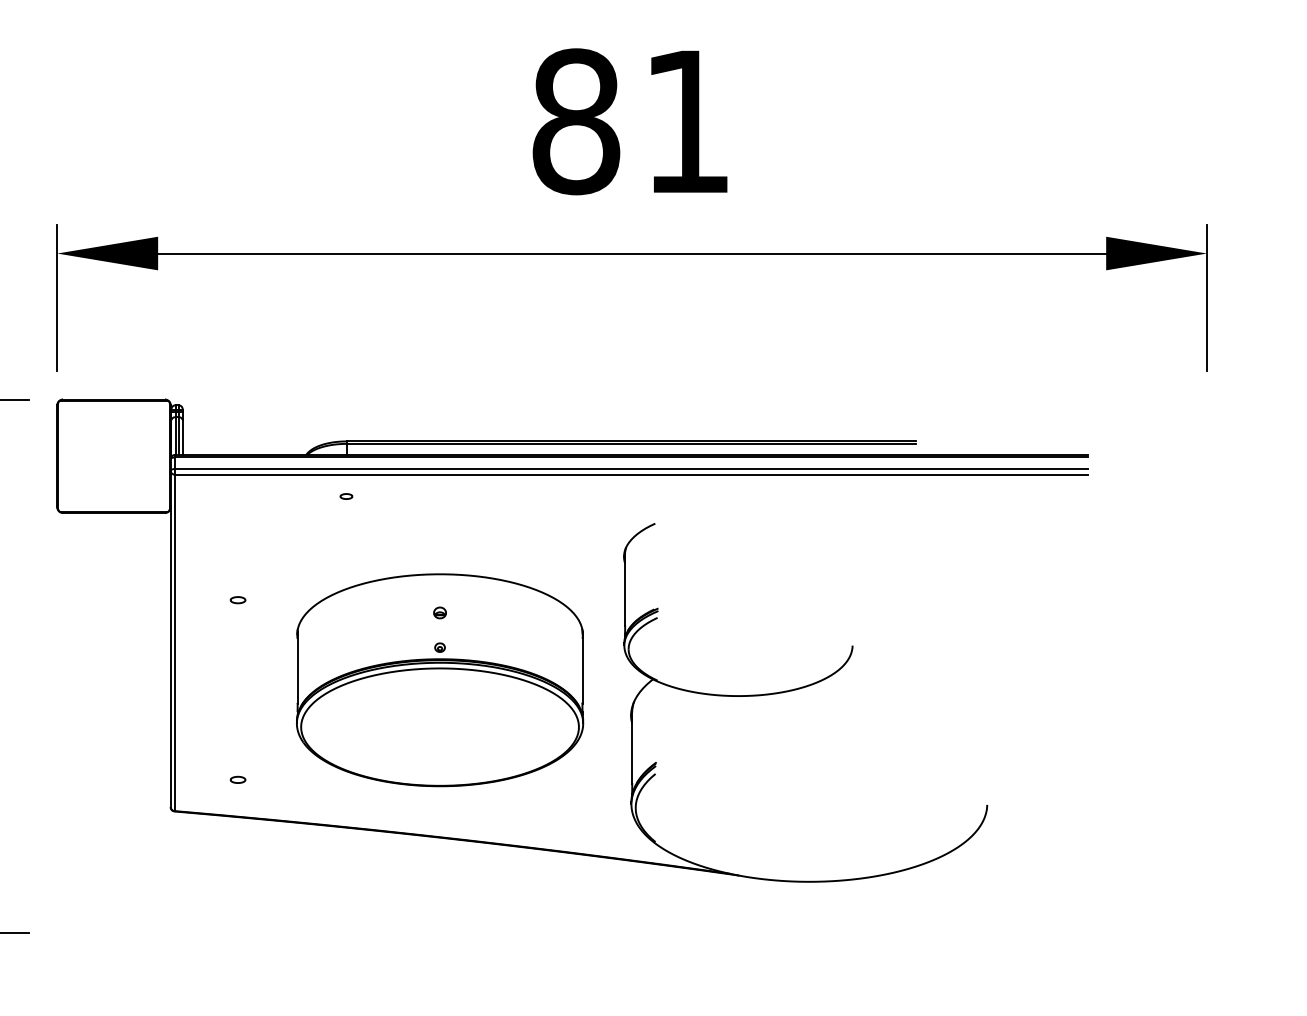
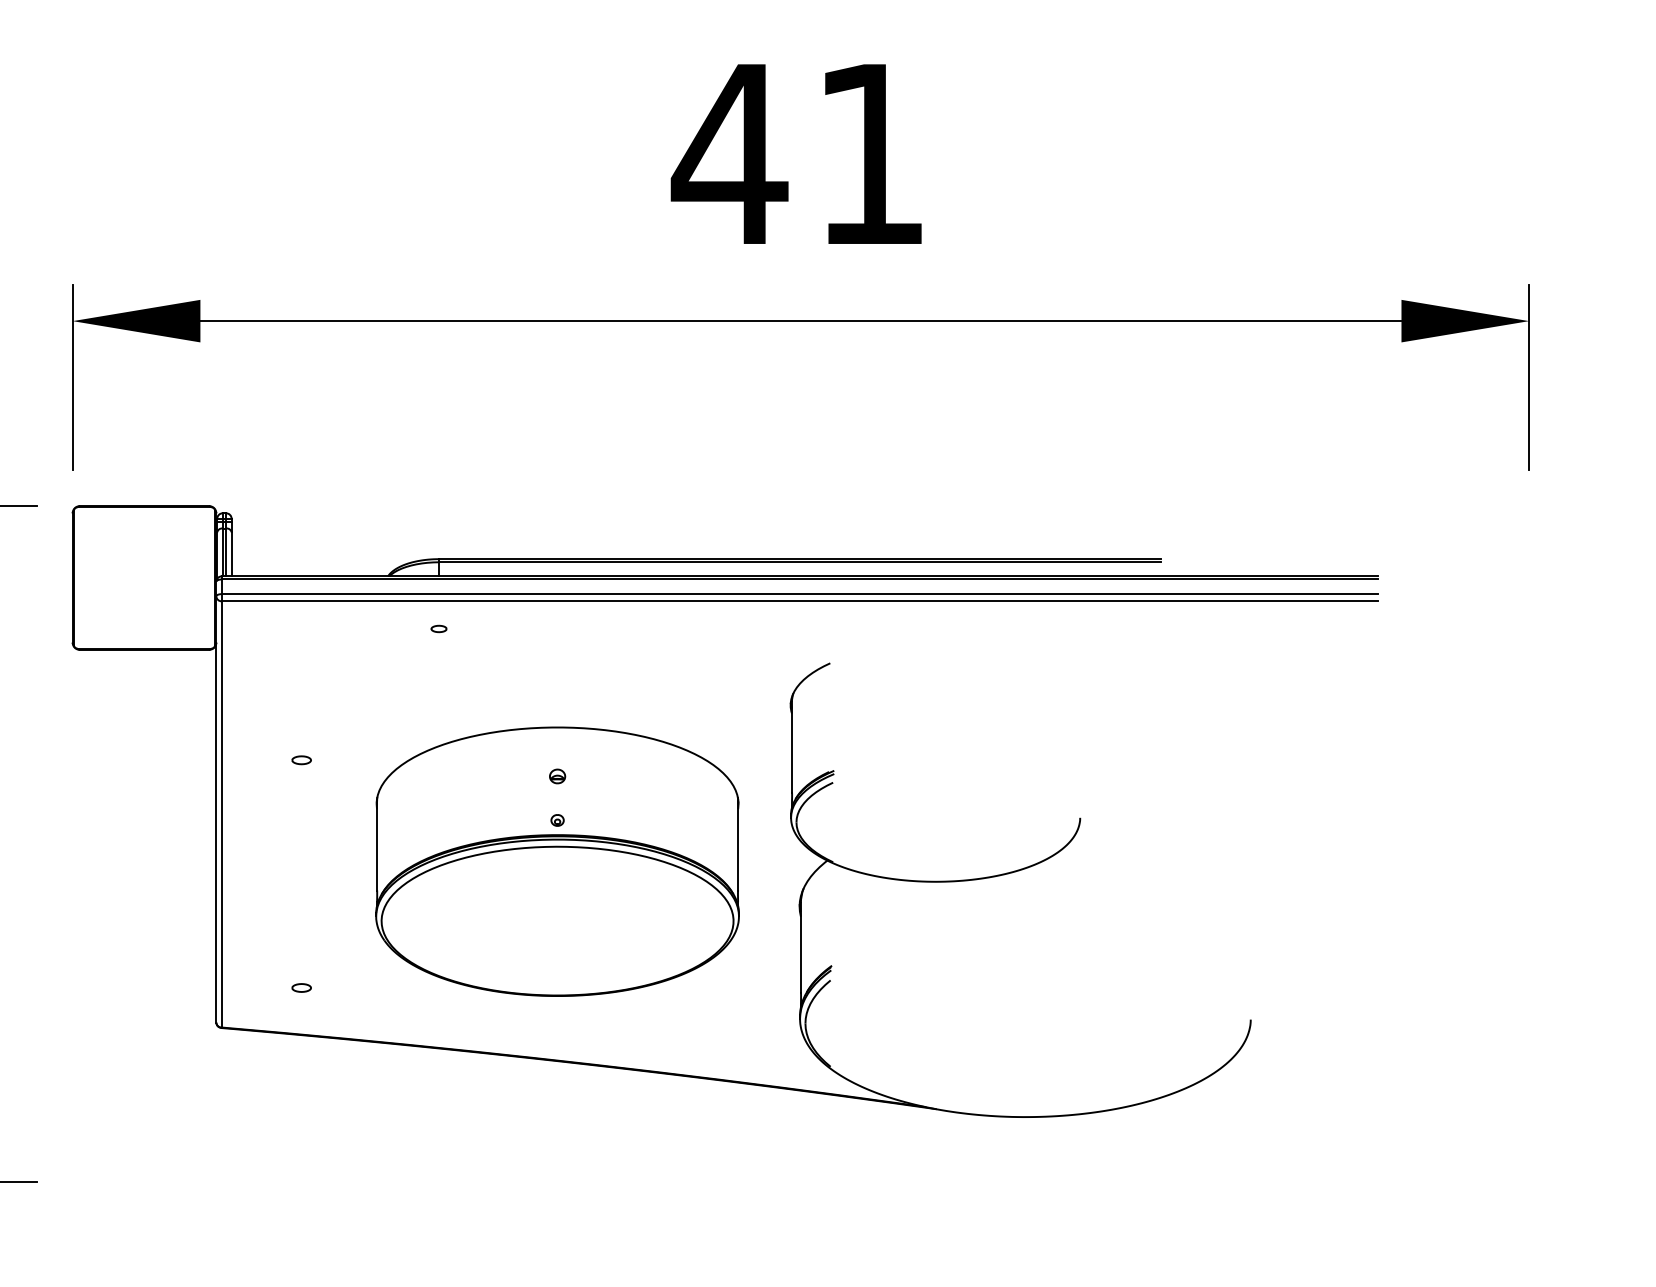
text: (575, 121) -> (729, 153), 81 -> 41

